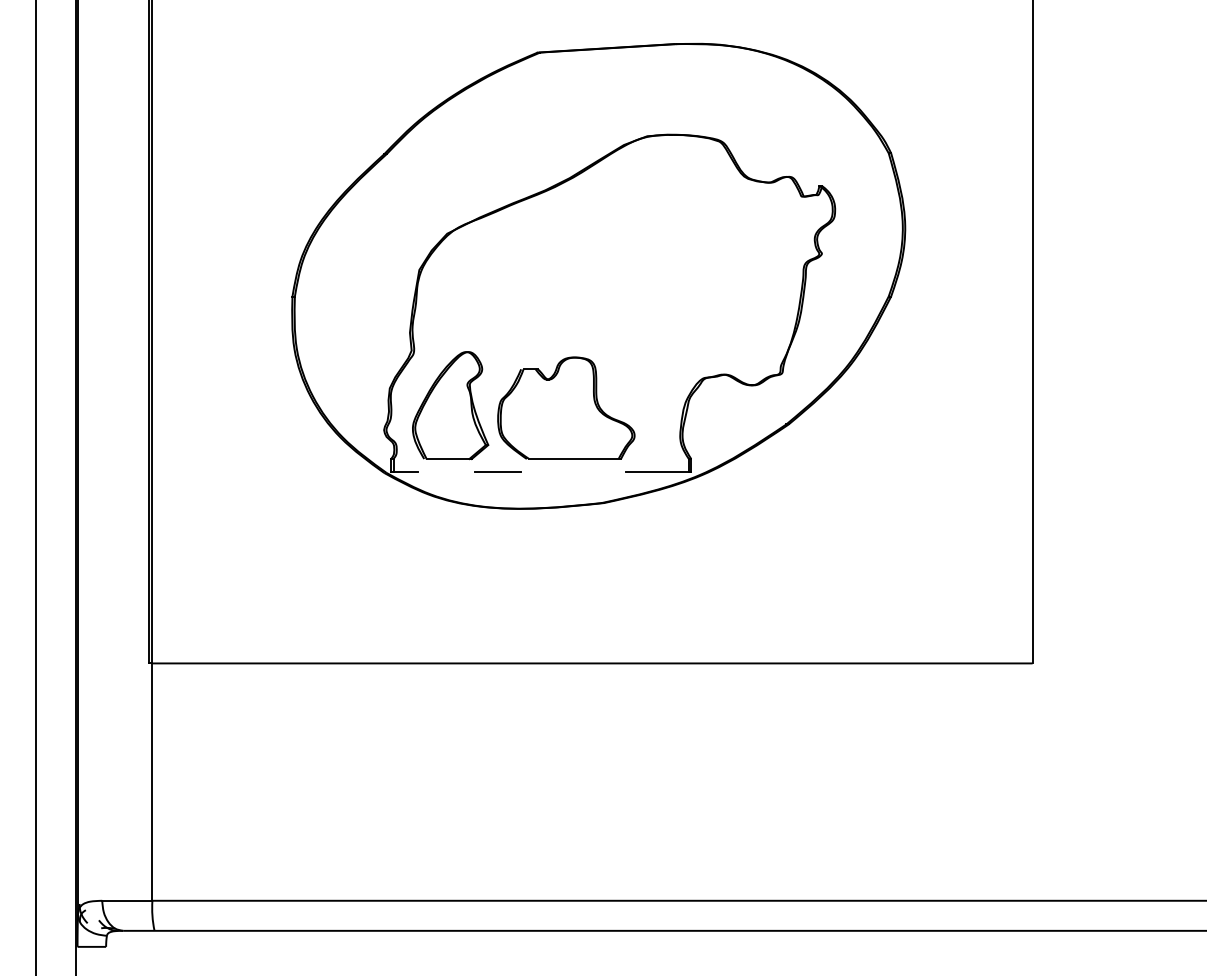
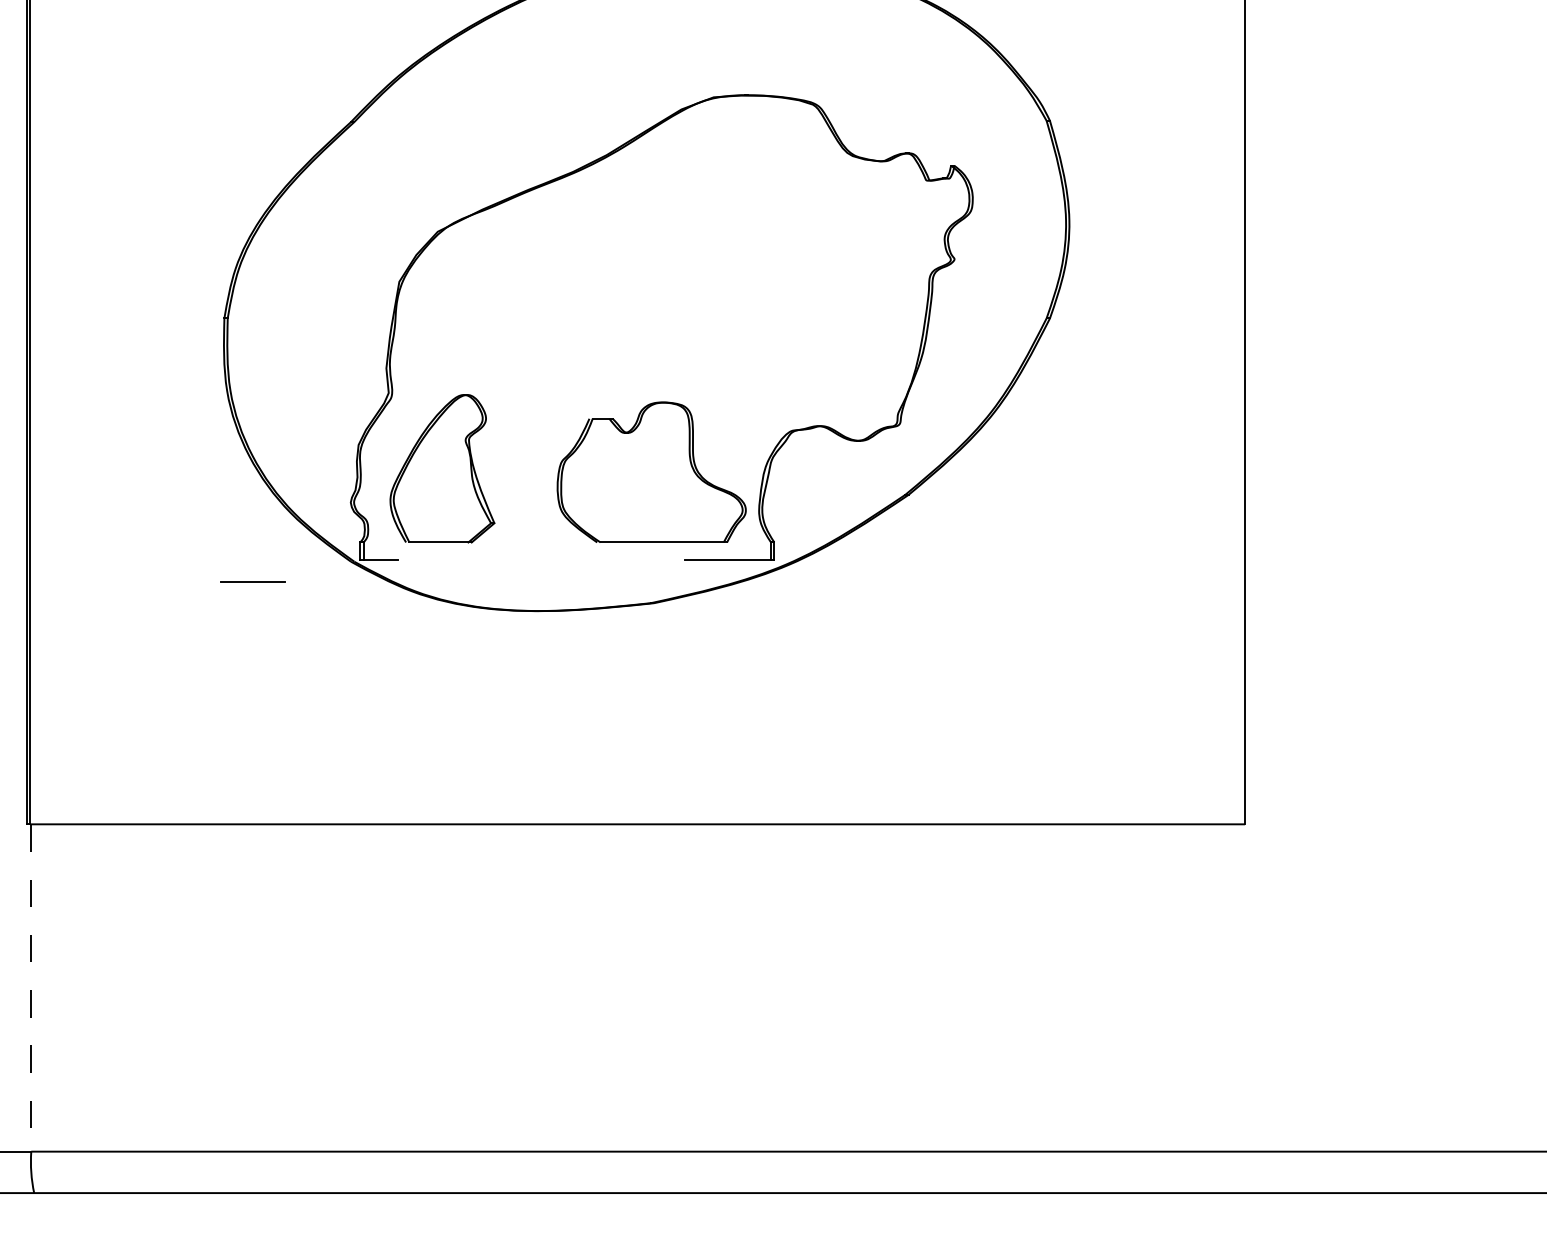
part: (566, 407) -> (651, 471), moved
line: (497, 471) -> (252, 581), moved
line: (152, 782) -> (31, 988), solid -> dashed

